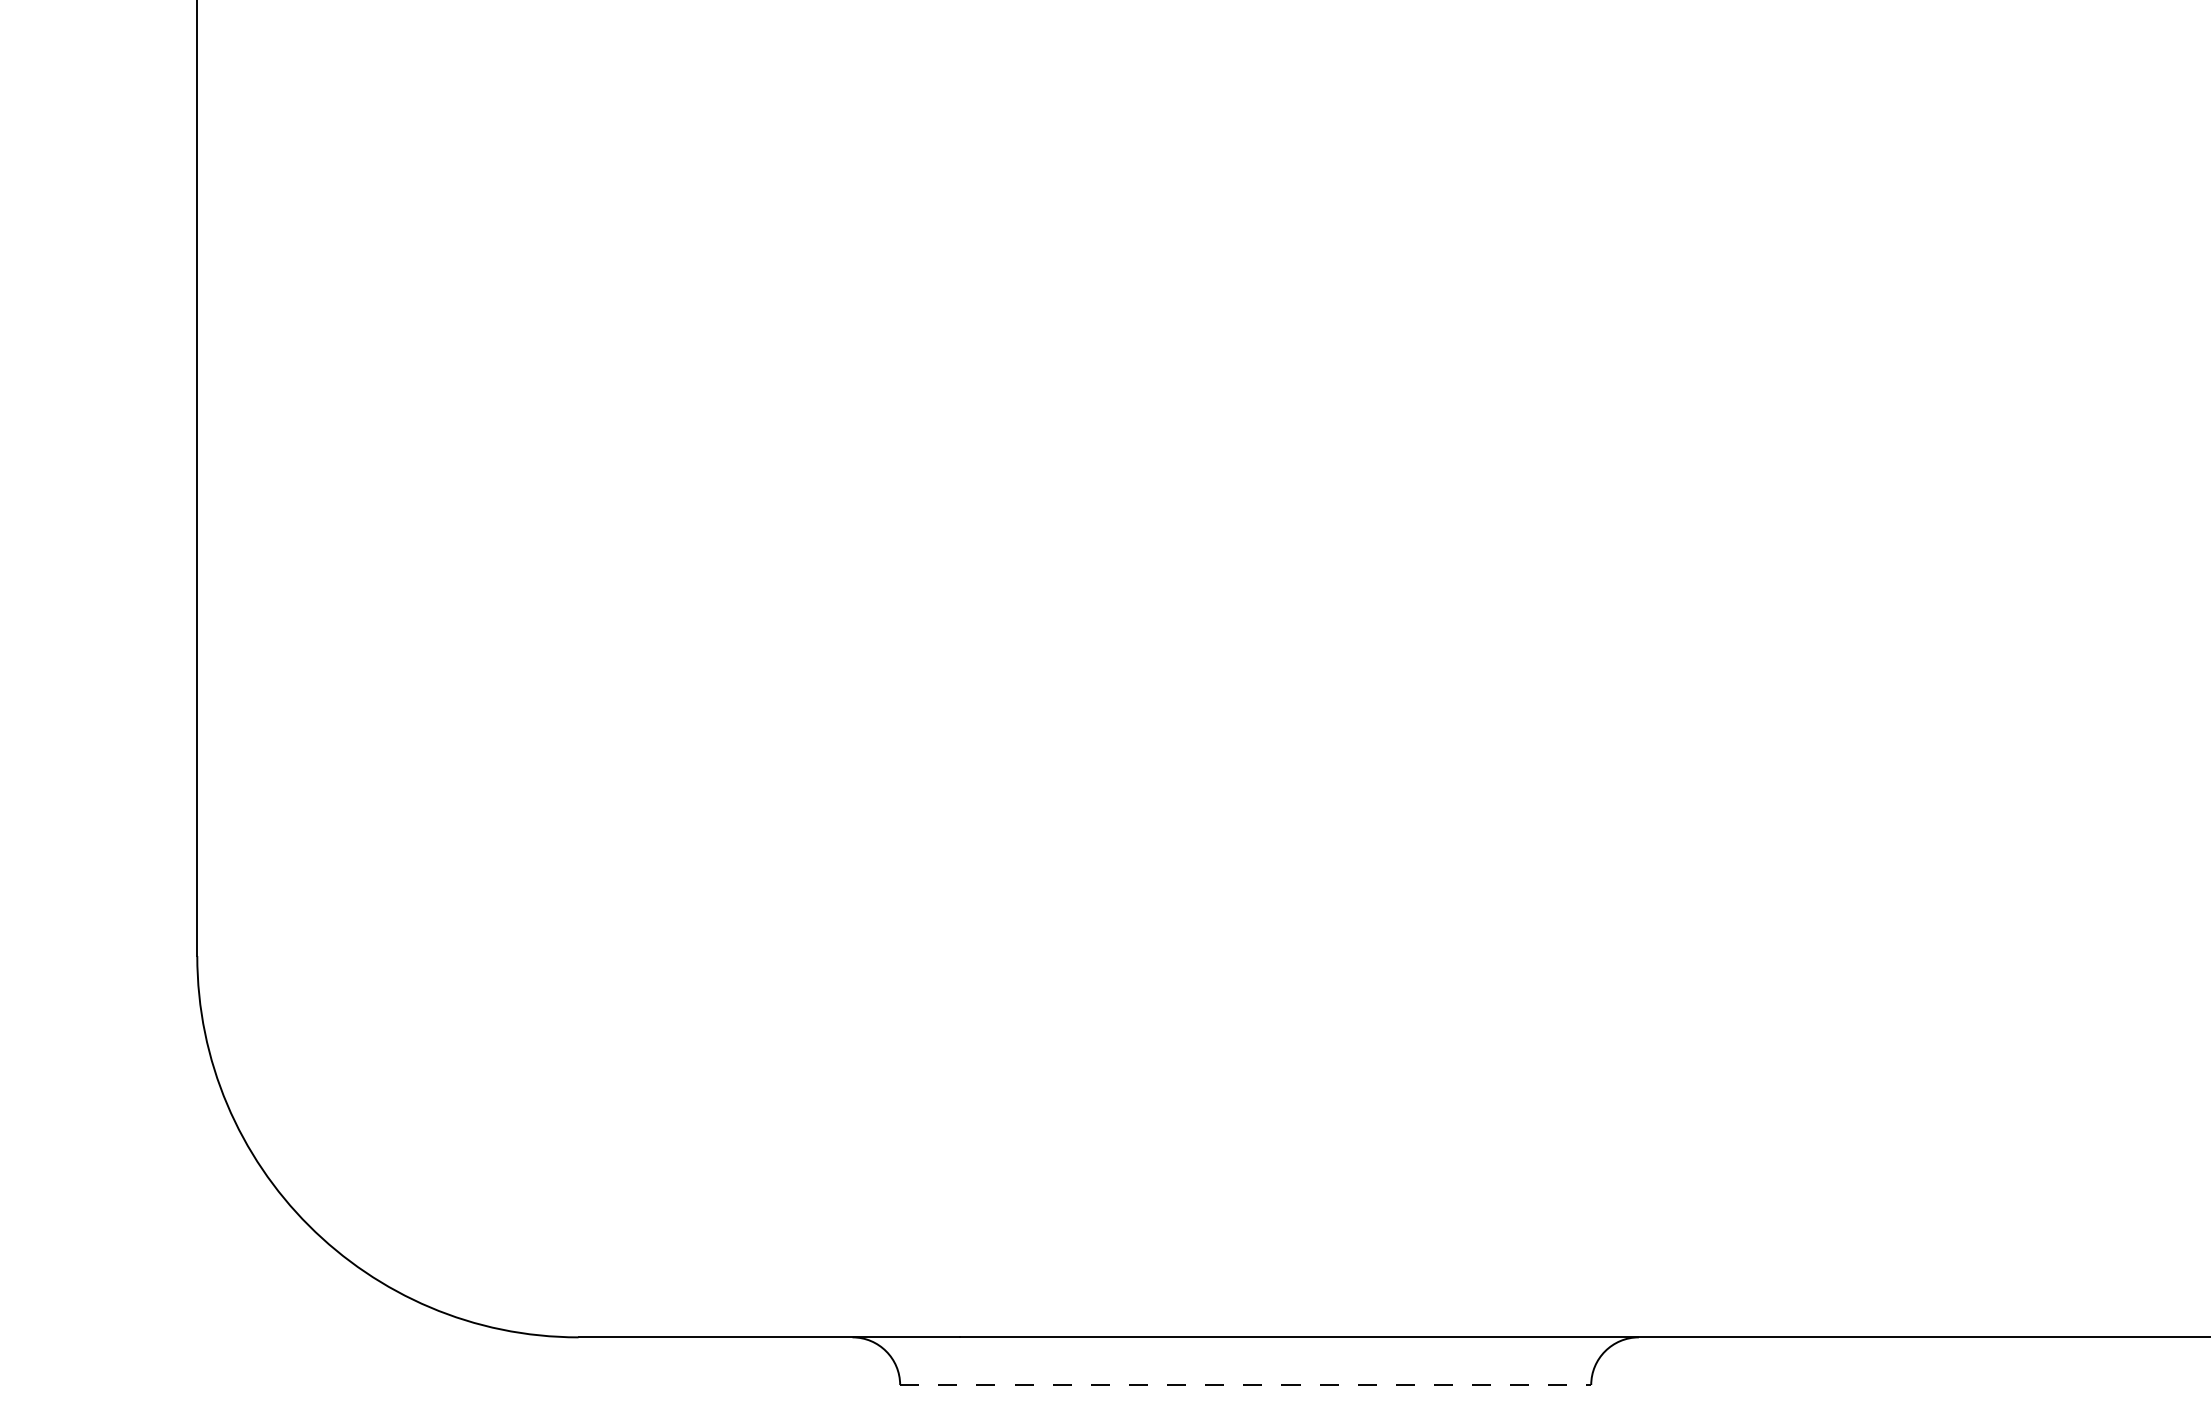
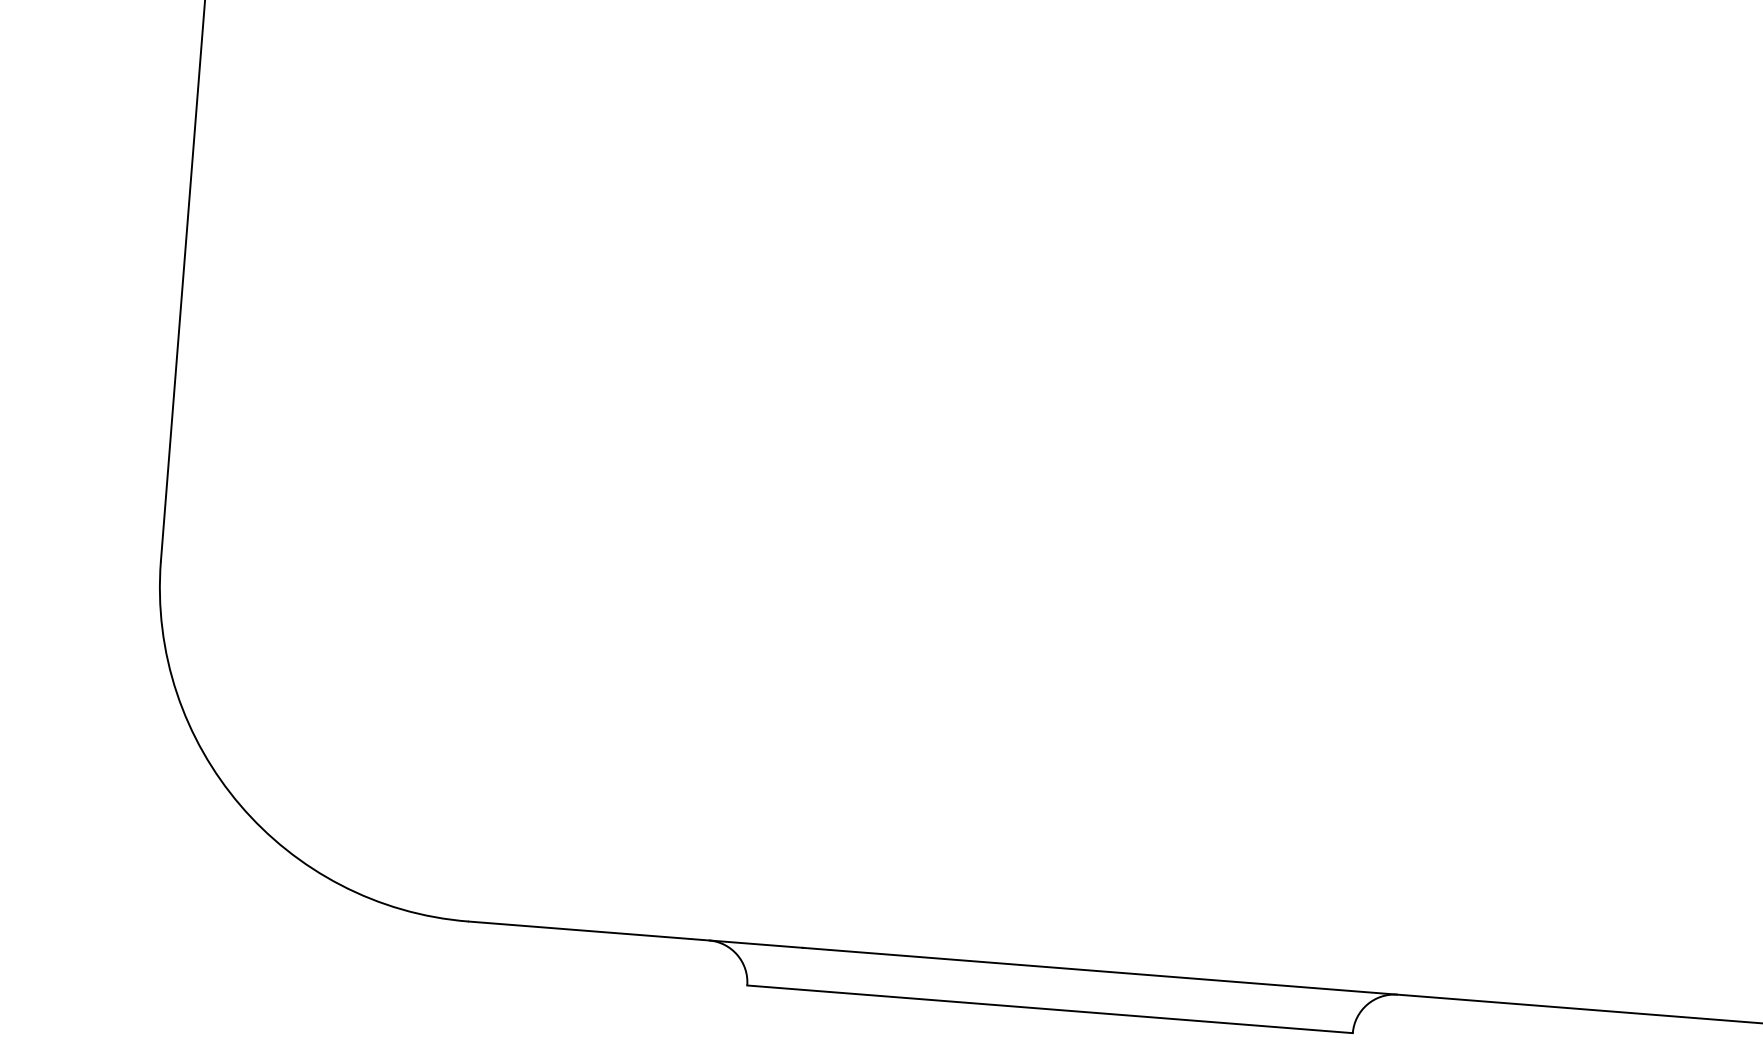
line: (1245, 1385) -> (1049, 1009), dashed -> solid

